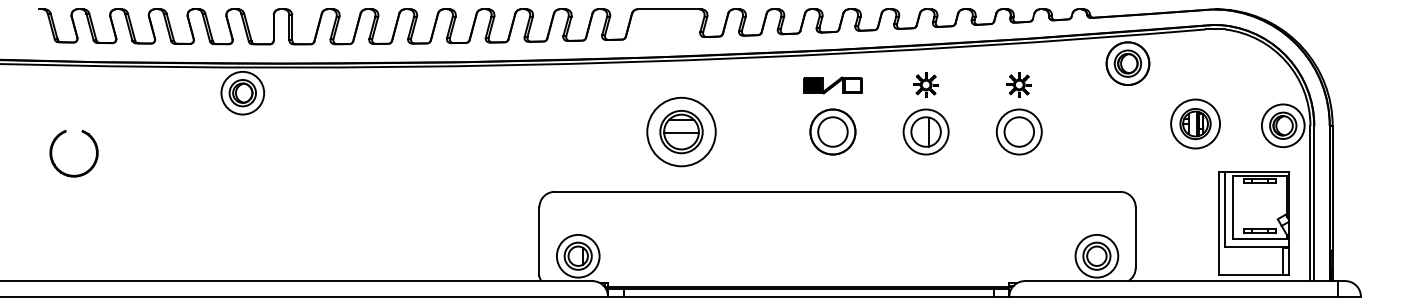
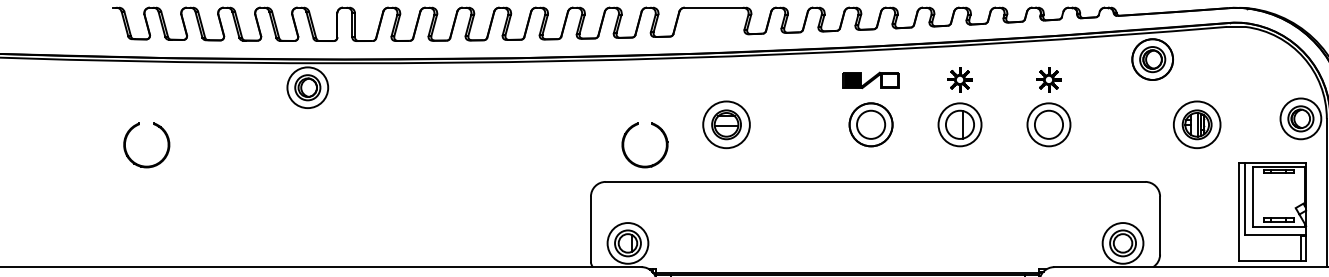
part: (1195, 123) -> (1197, 124), moved
part: (681, 131) -> (726, 124), size x0.71
part: (578, 165) -> (628, 156), added

